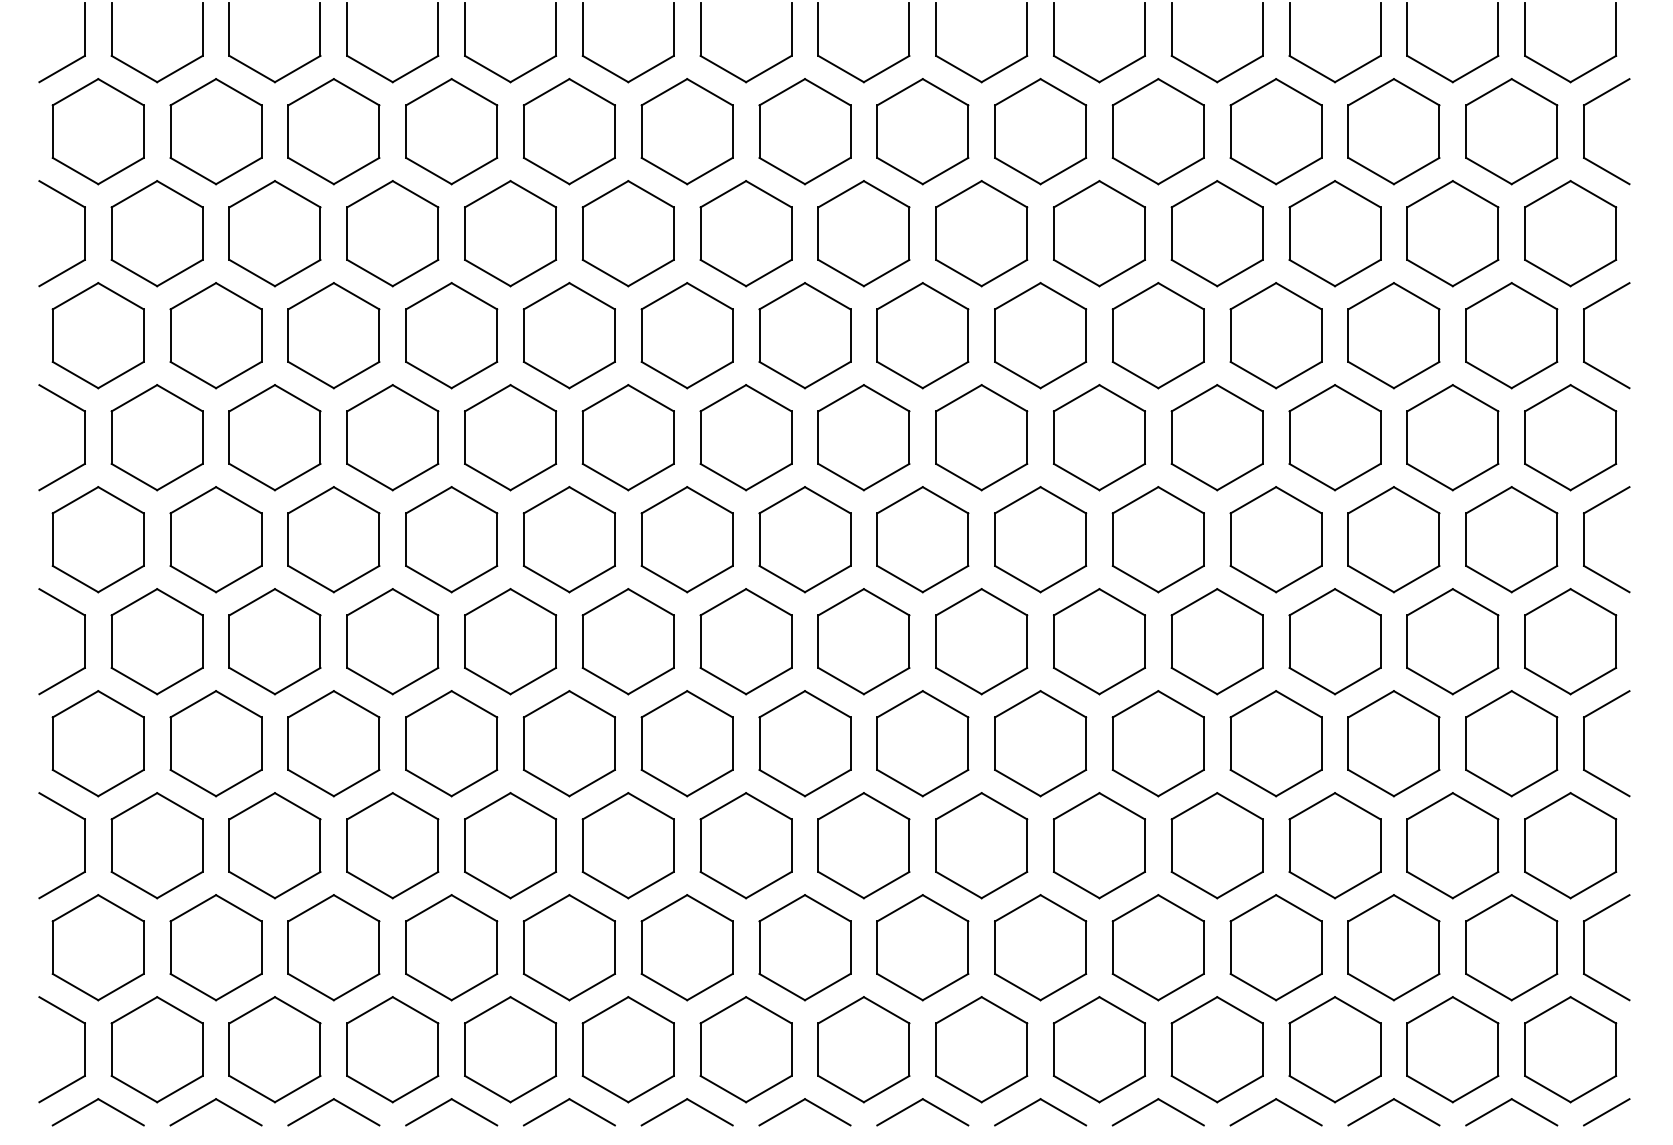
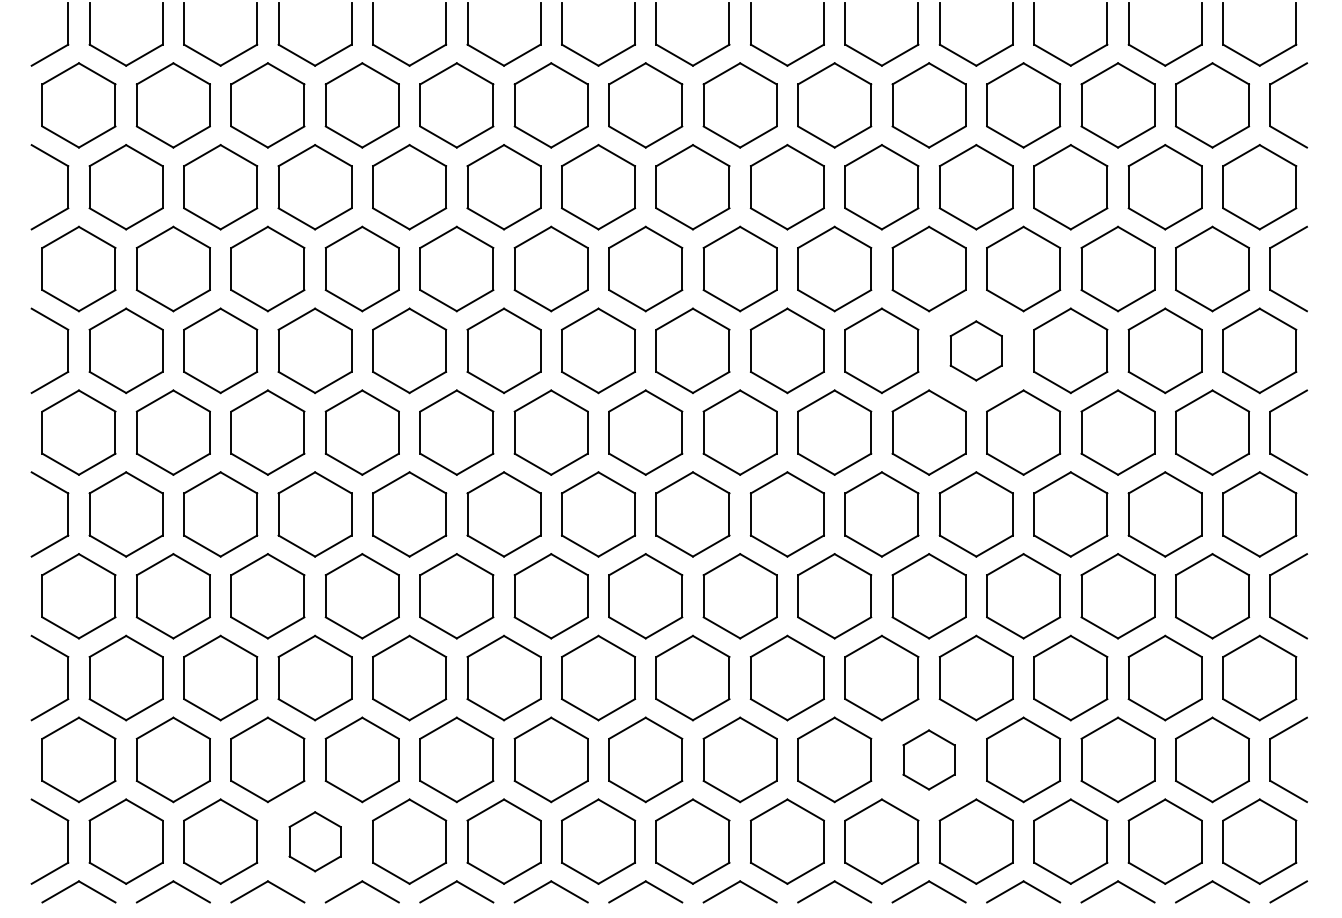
part: (1216, 437) -> (975, 350), size x0.7
part: (1157, 947) -> (928, 759), size x0.7
part: (392, 1049) -> (314, 841), size x0.7

